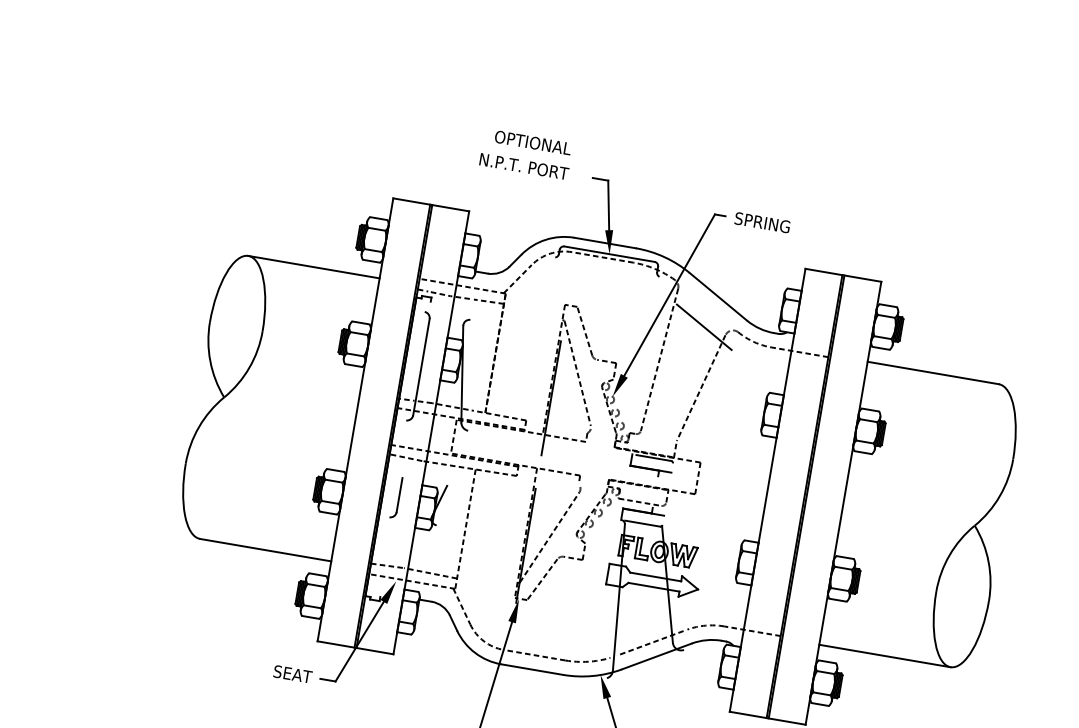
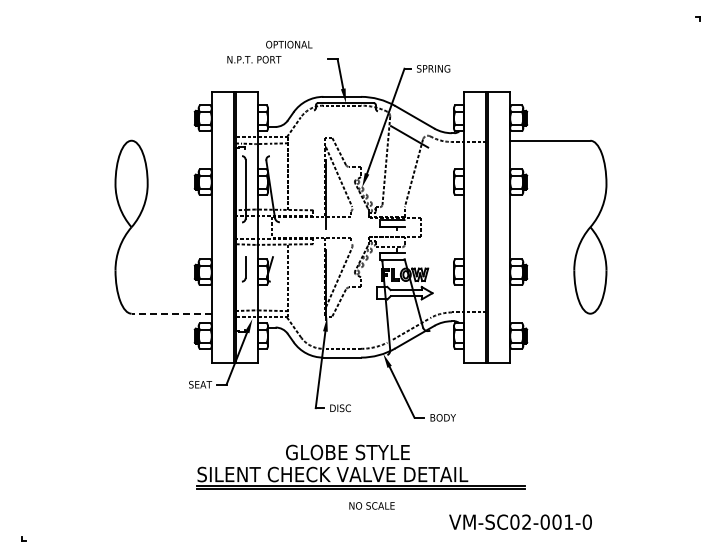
text: (524, 166) -> (254, 59), moved
line: (313, 266) -> (171, 140), removed
line: (265, 549) -> (171, 313), solid -> dashed
line: (885, 655) -> (550, 313), removed

